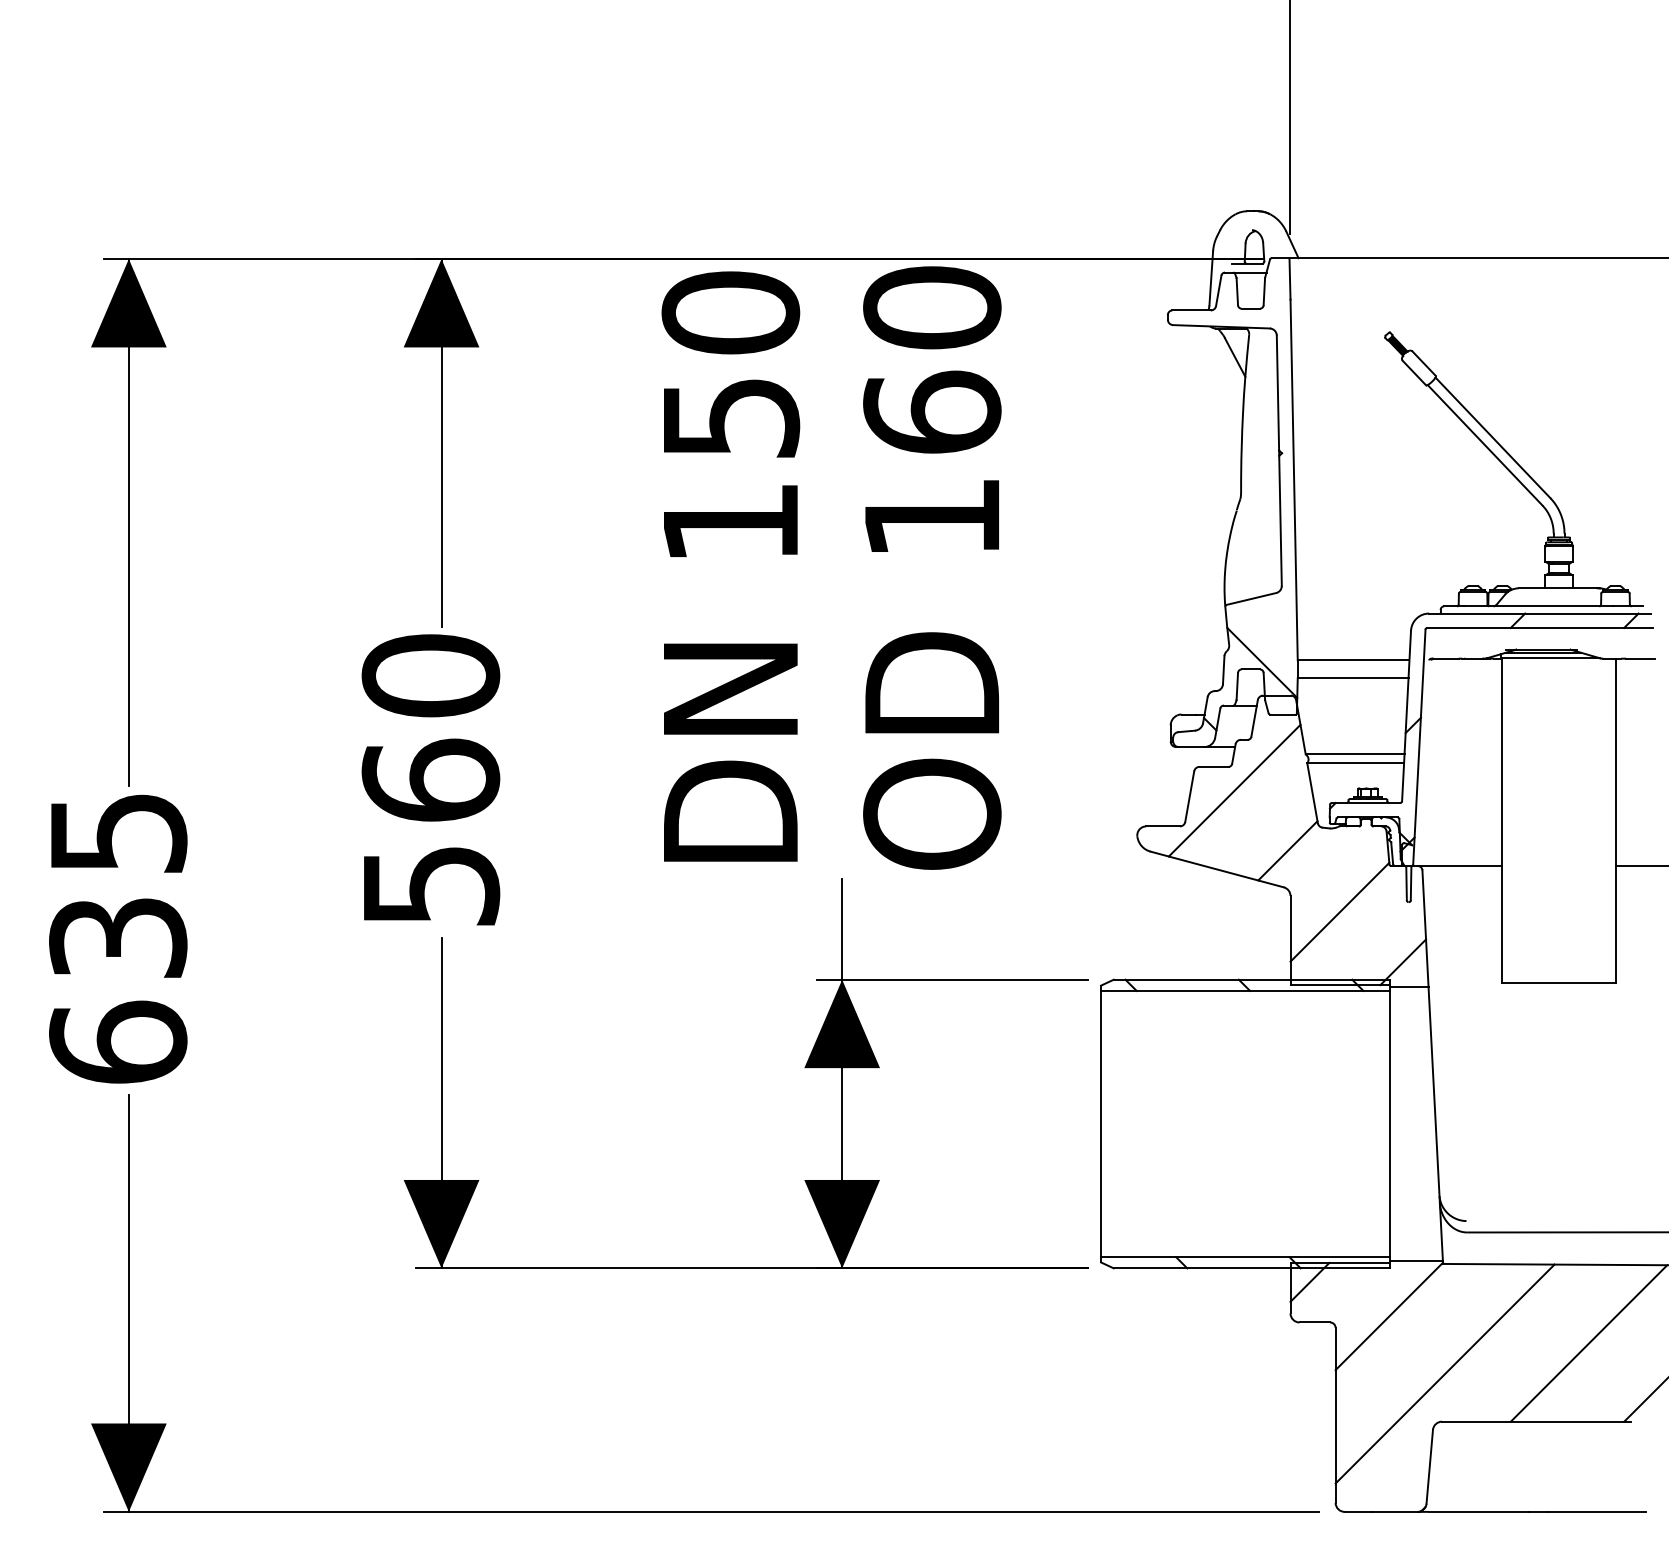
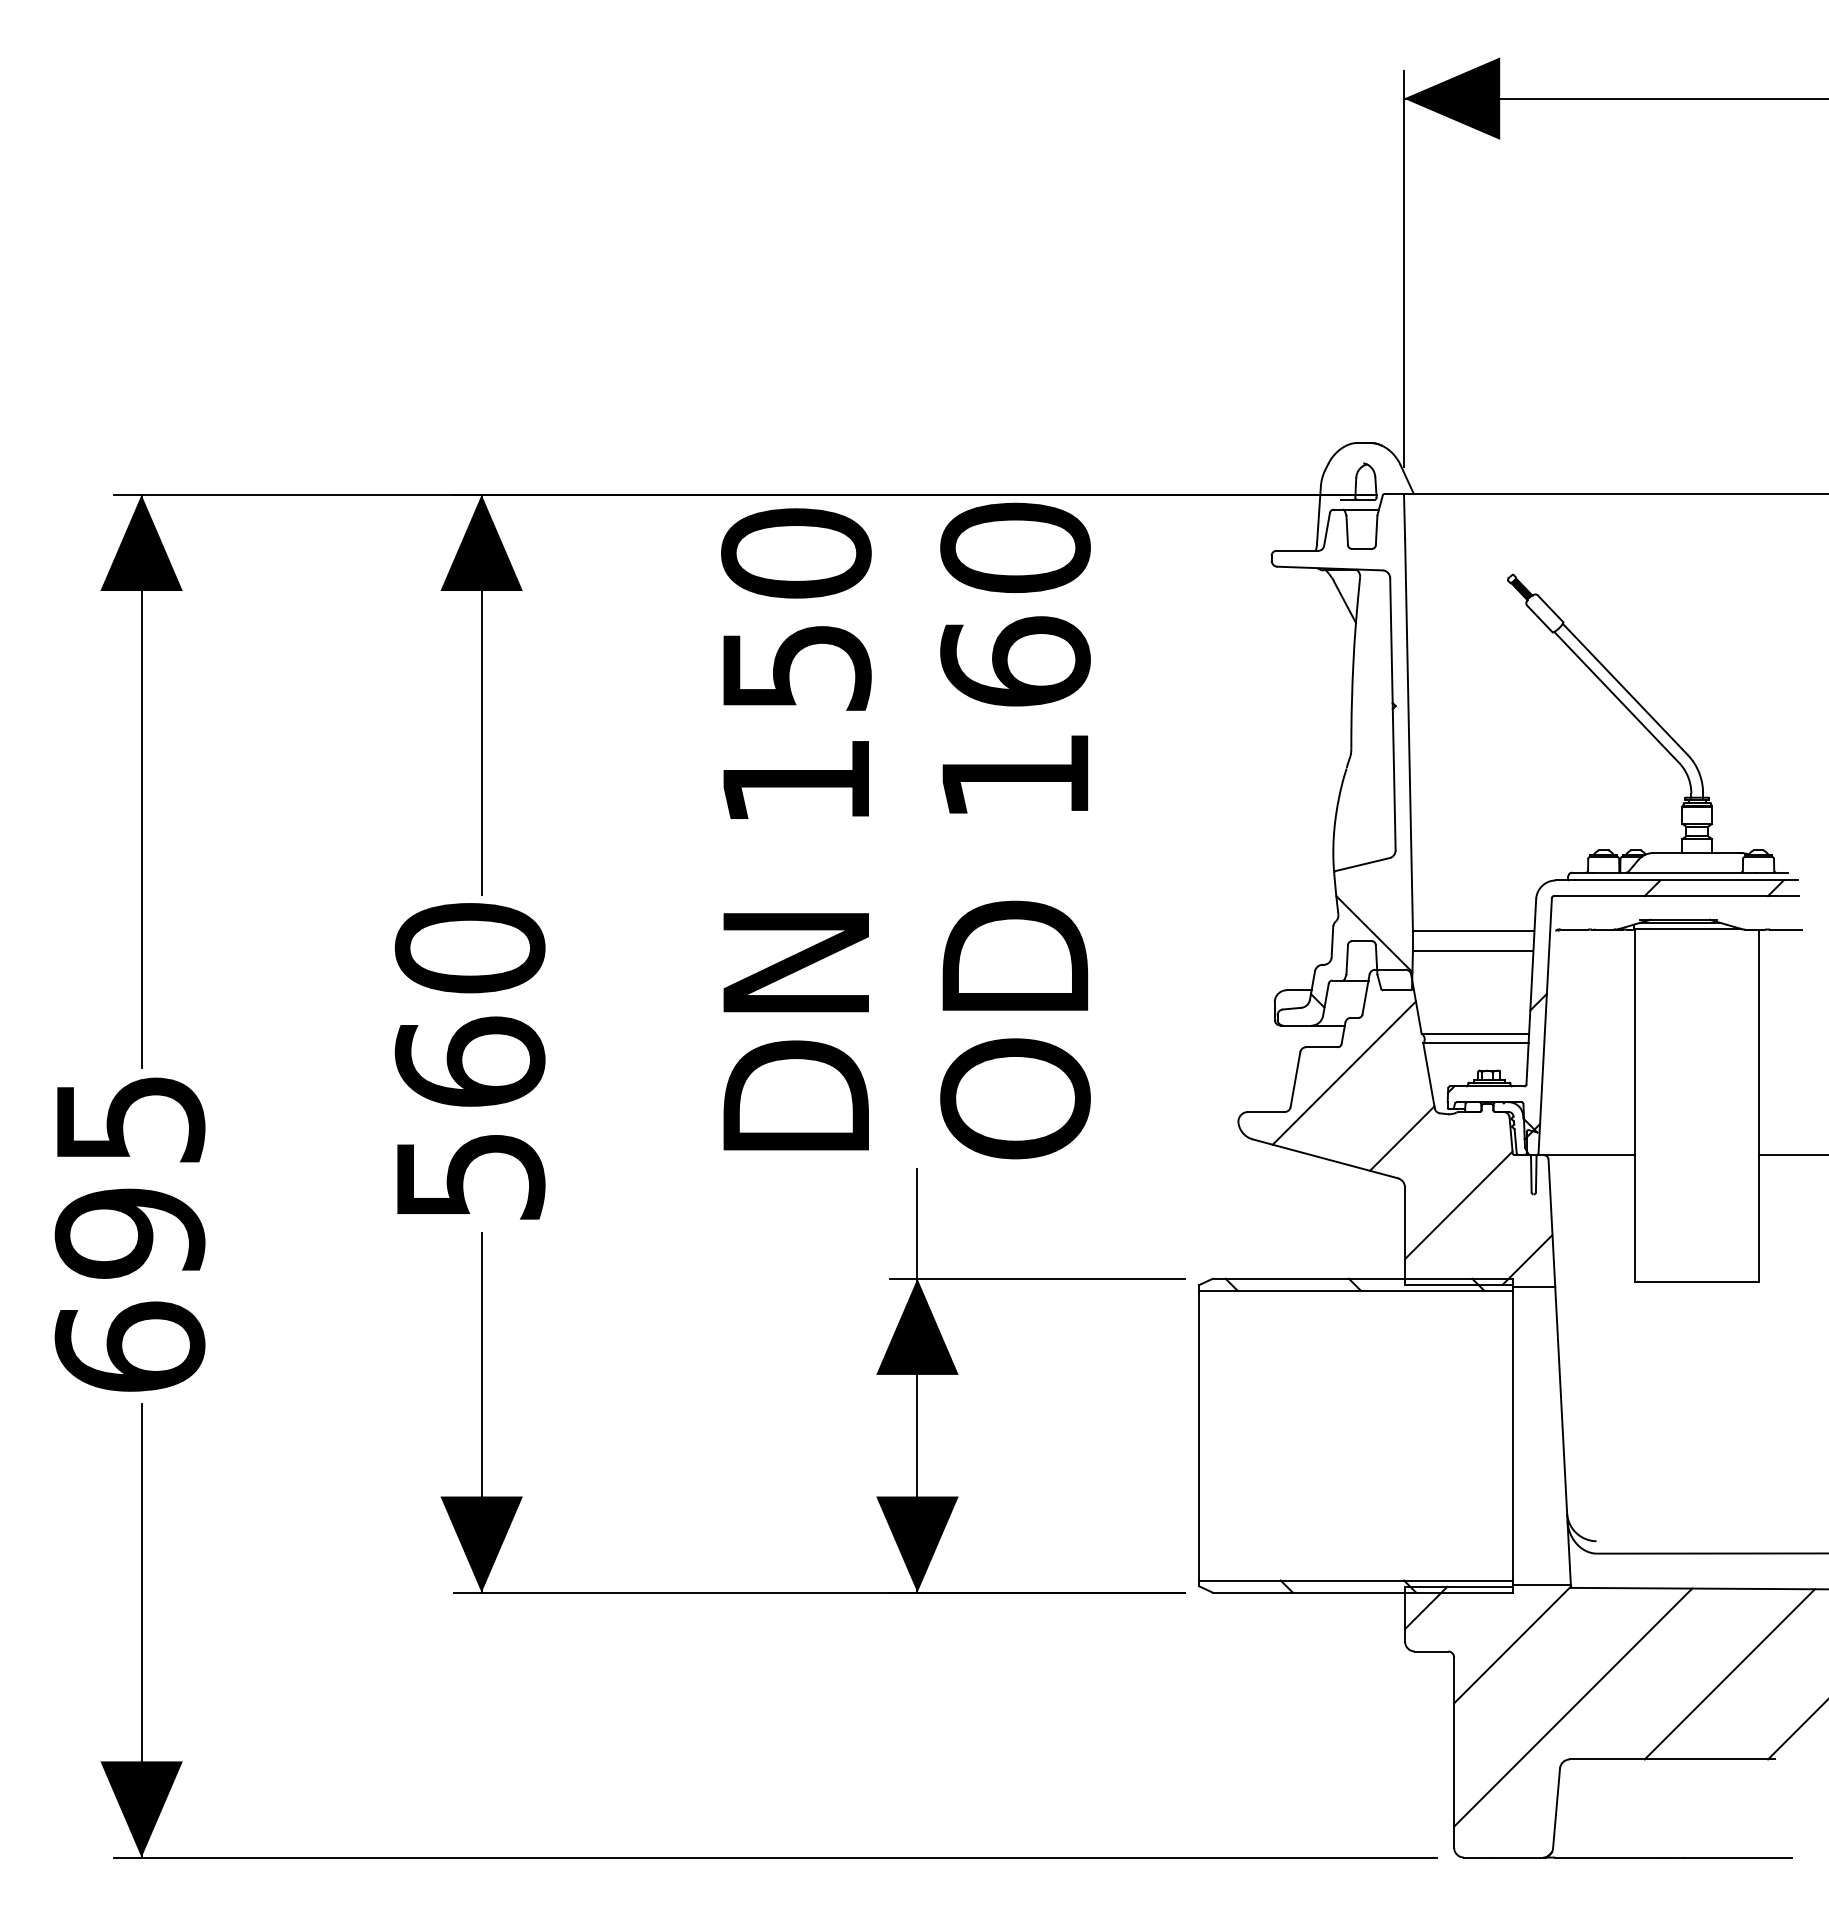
text: (117, 938) -> (129, 1233), 635 -> 695

